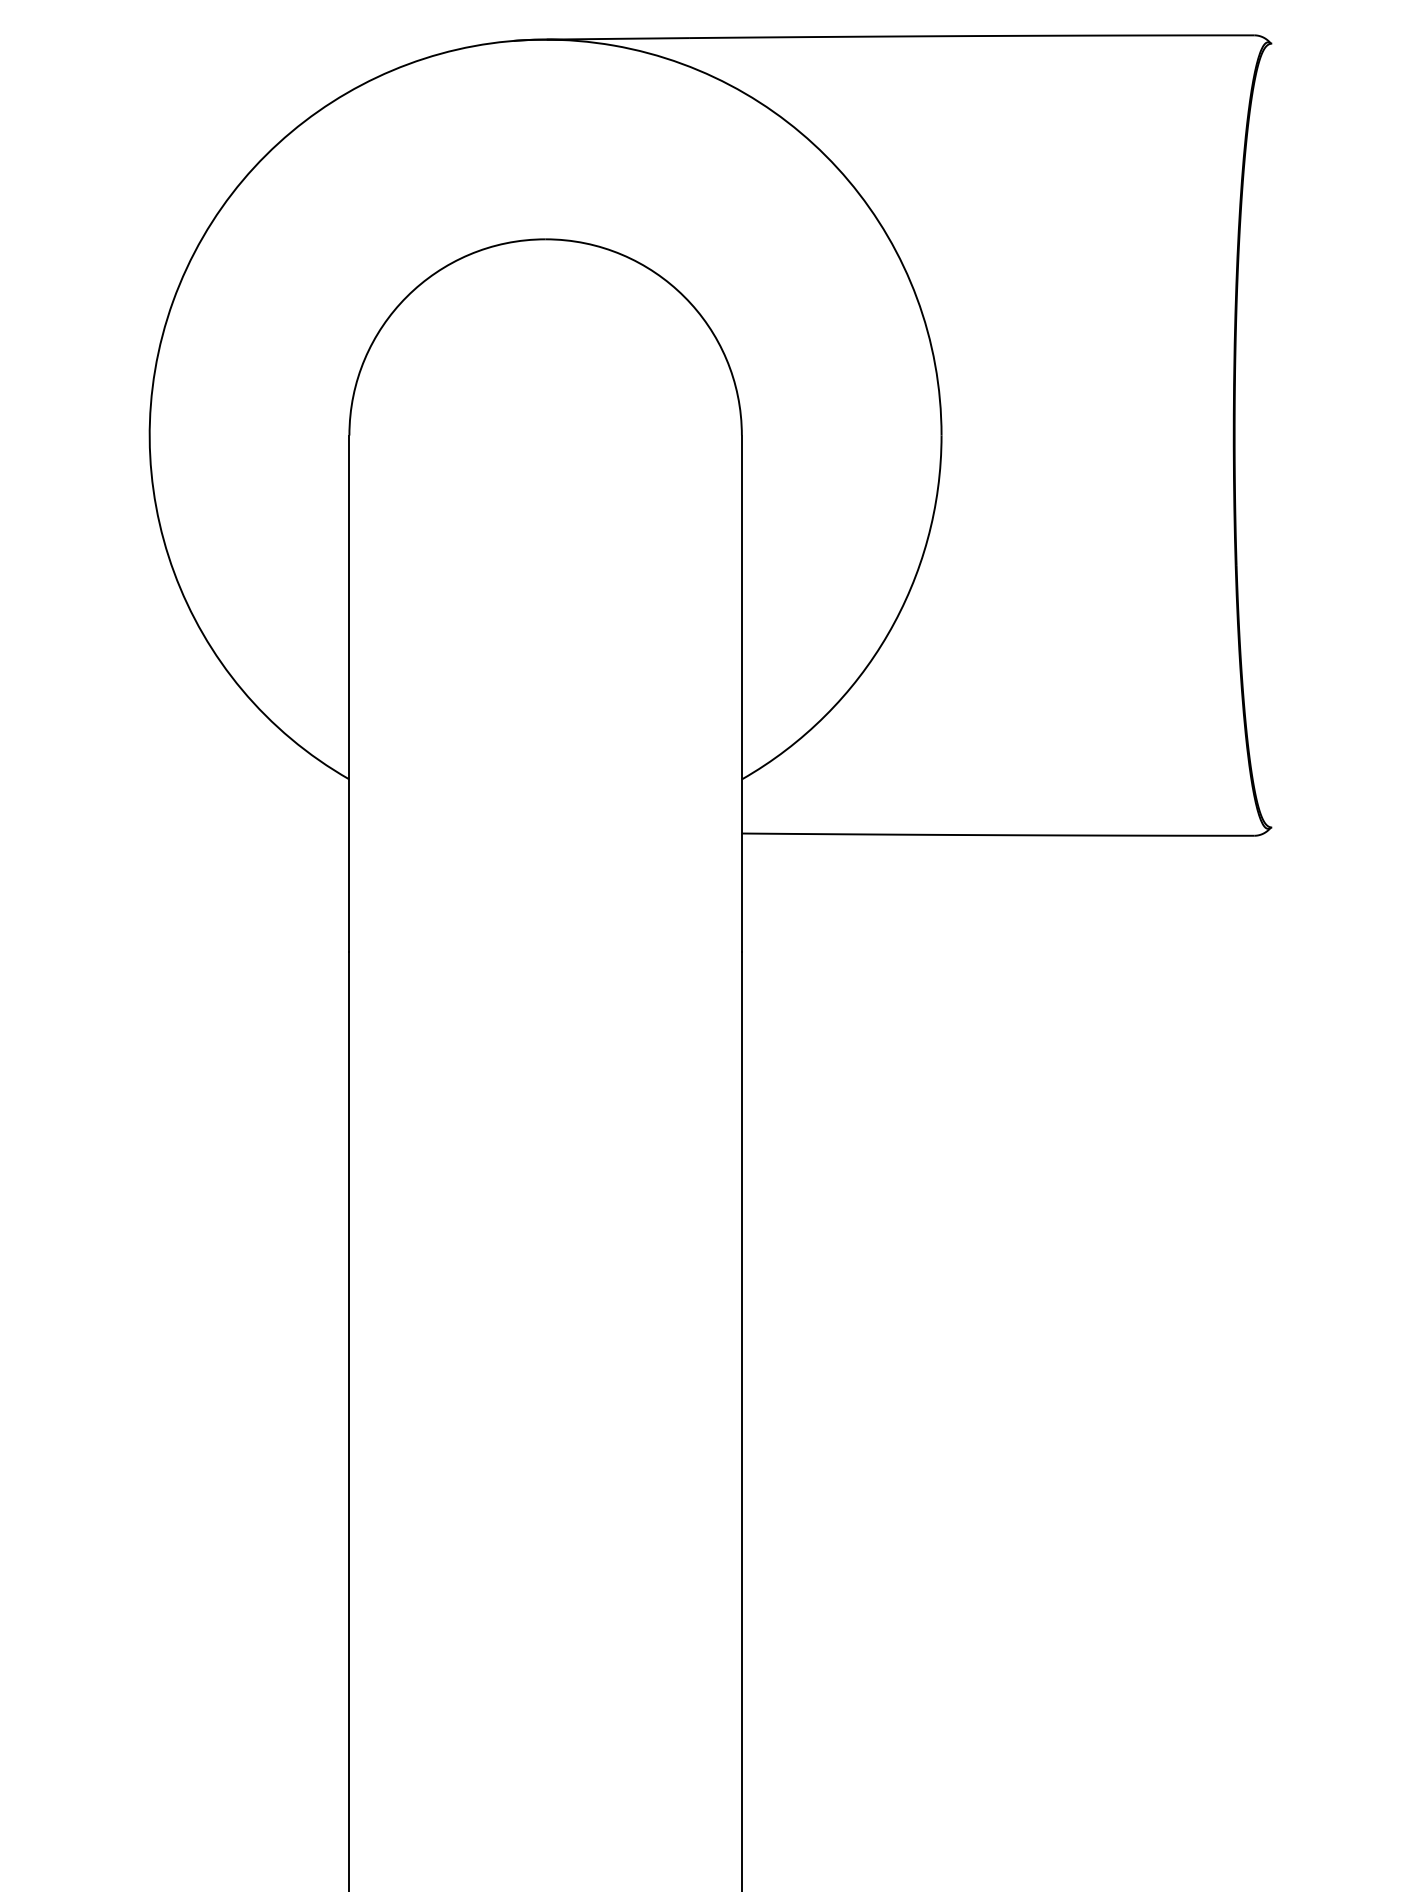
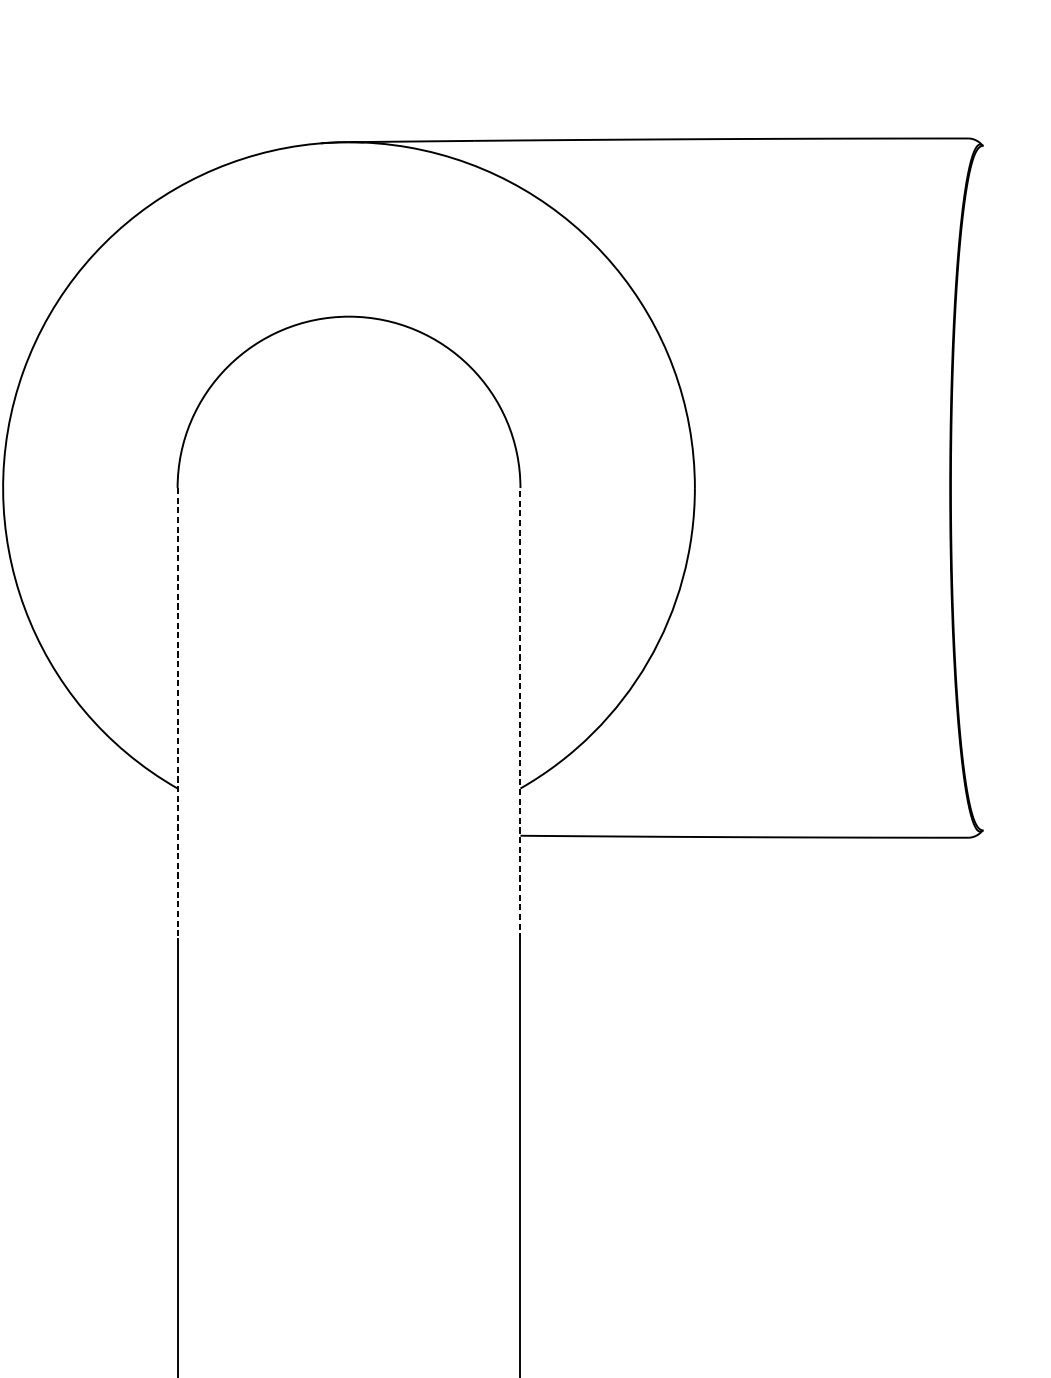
line: (741, 693) -> (520, 713), solid -> dashed
line: (349, 694) -> (177, 714), solid -> dashed

